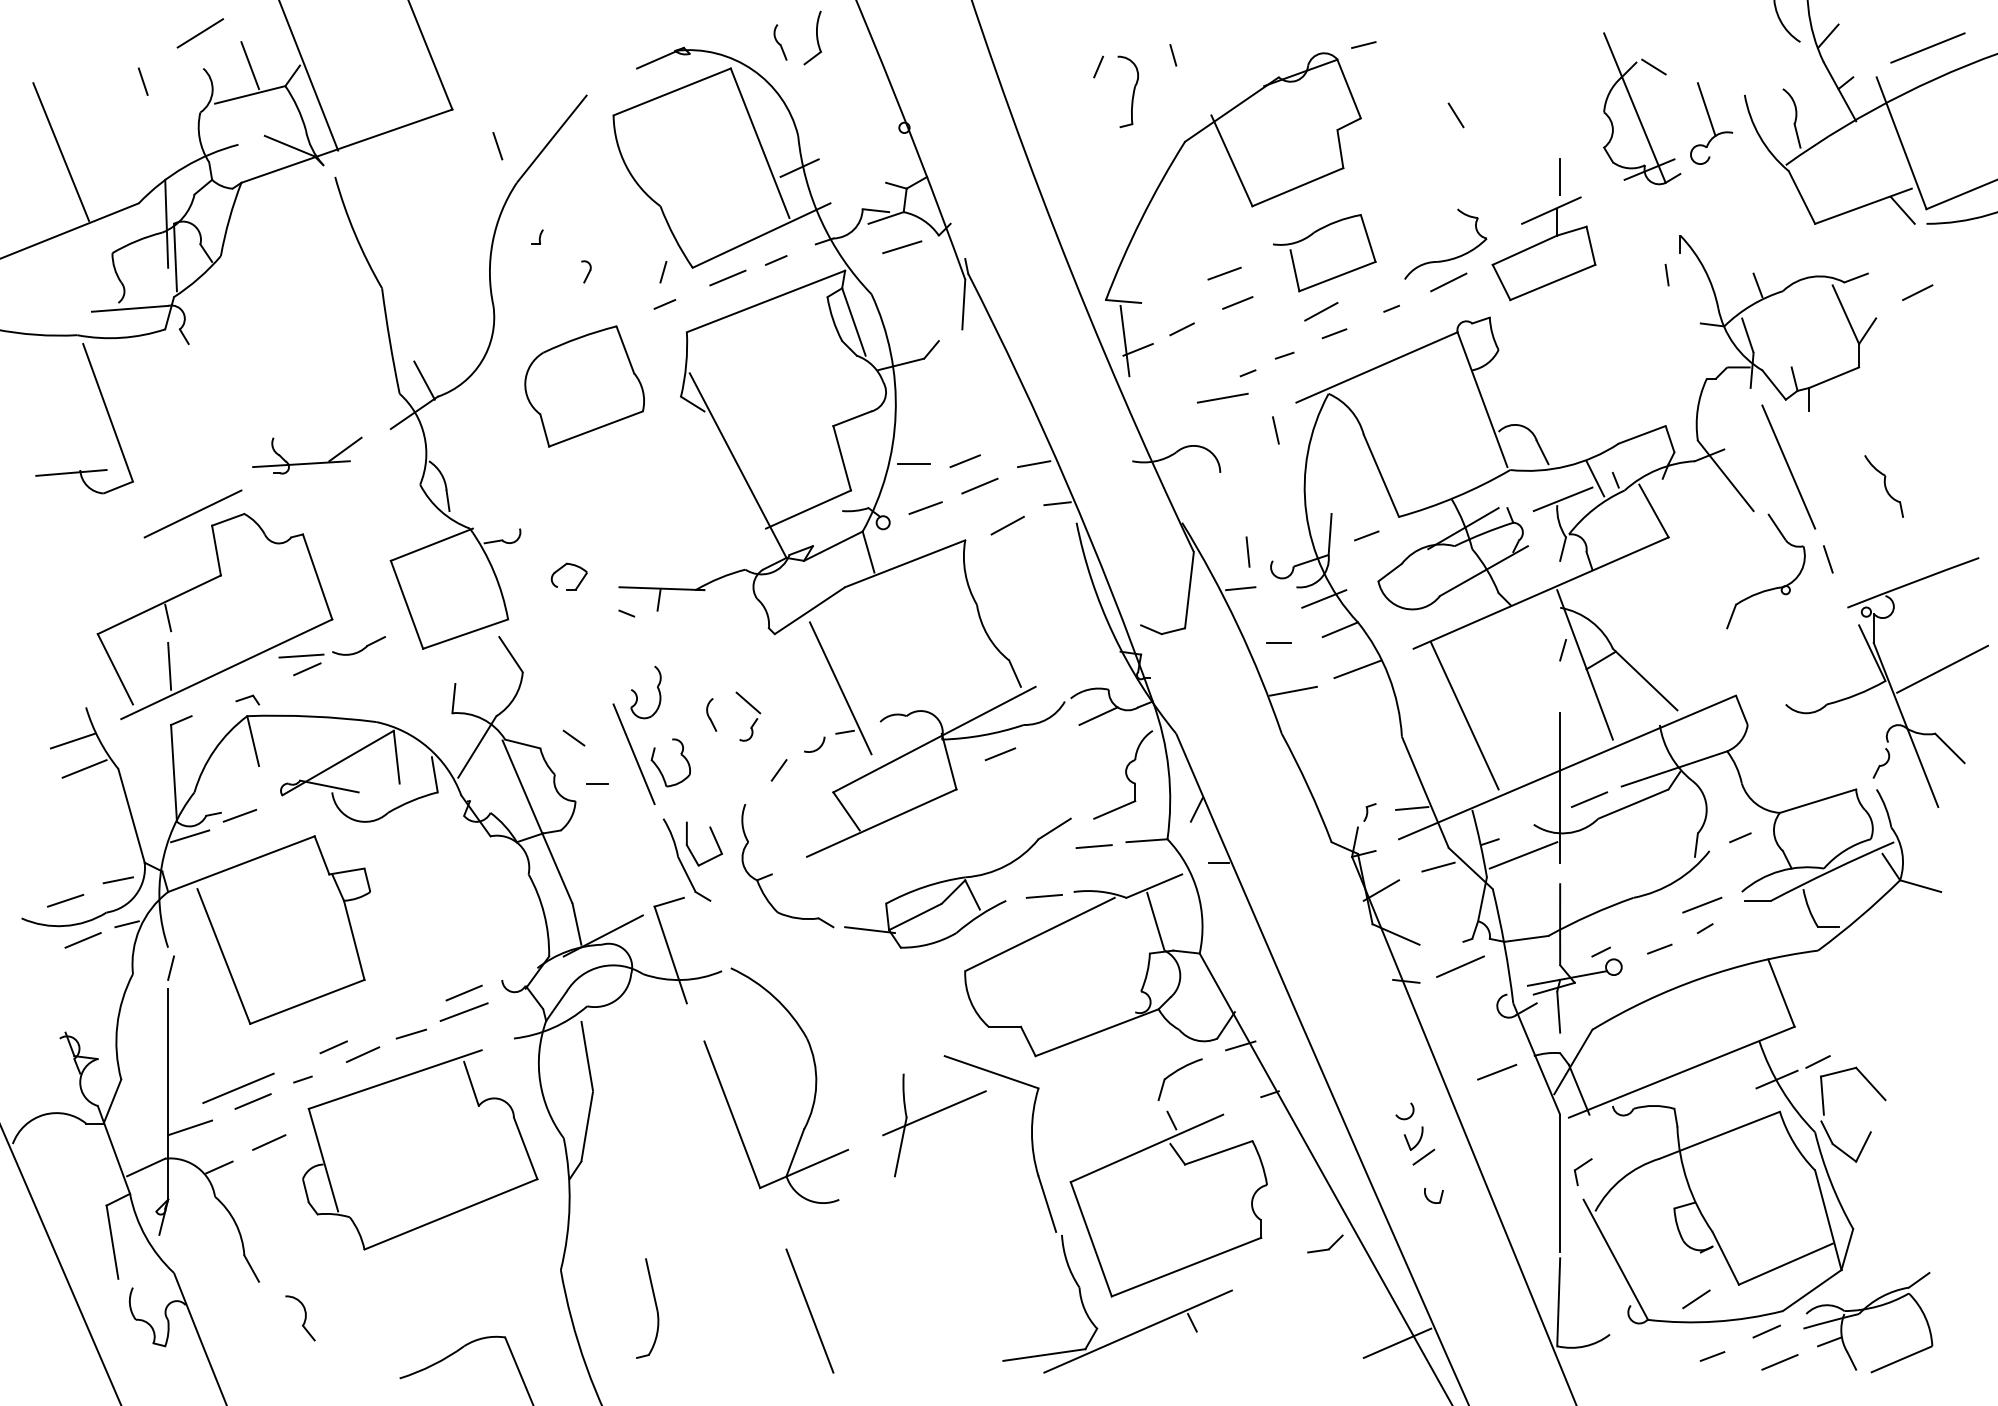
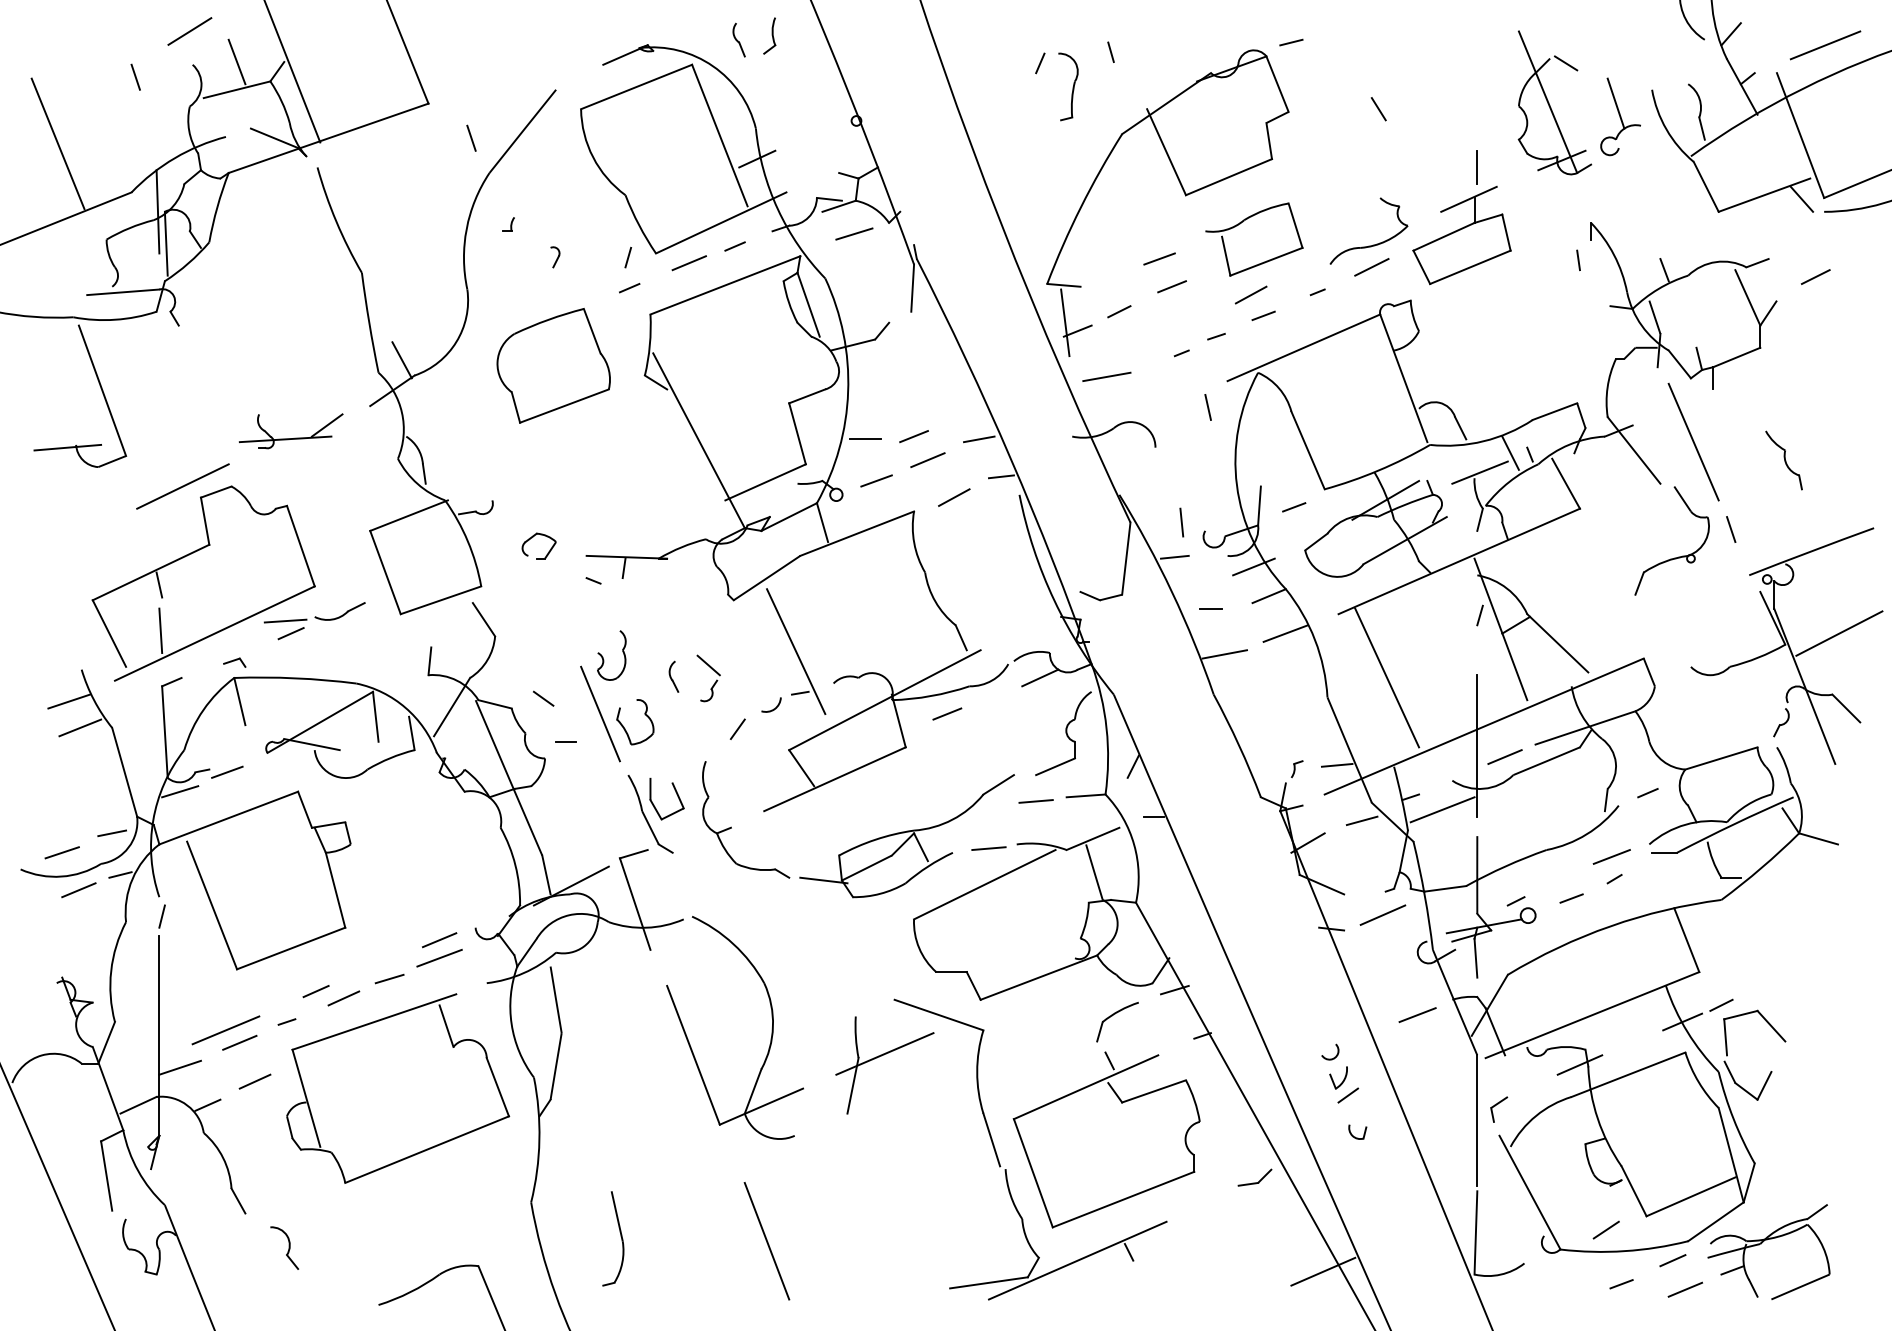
part: (812, 37) -> (769, 35), size x0.71
line: (1222, 397) -> (1106, 376), moved
line: (1668, 1124) -> (1579, 1064), added

